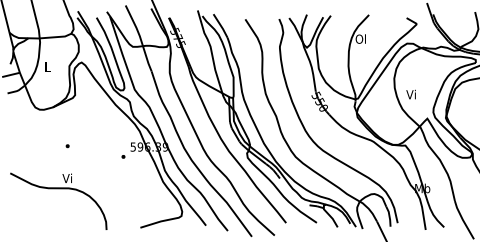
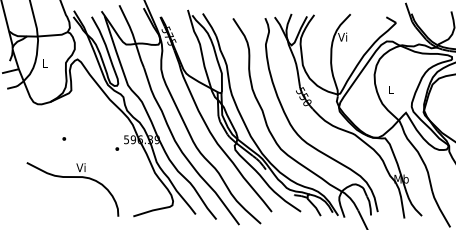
text: (360, 38) -> (342, 36), Ol -> Vi
text: (410, 94) -> (389, 89), Vi -> L
part: (58, 189) -> (72, 178), moved

